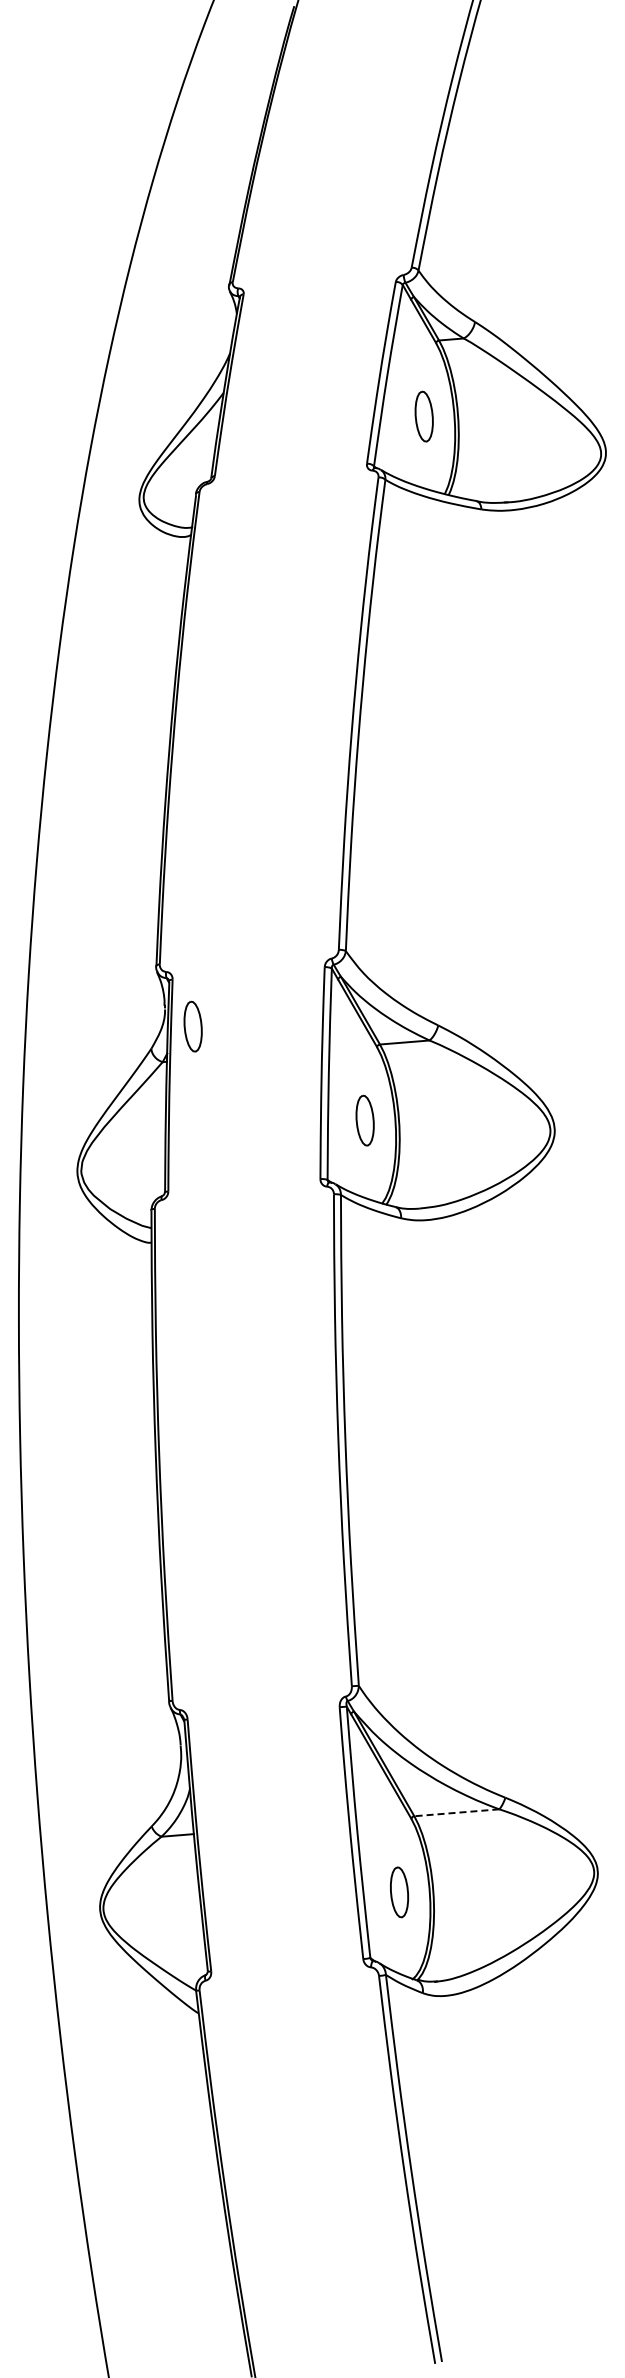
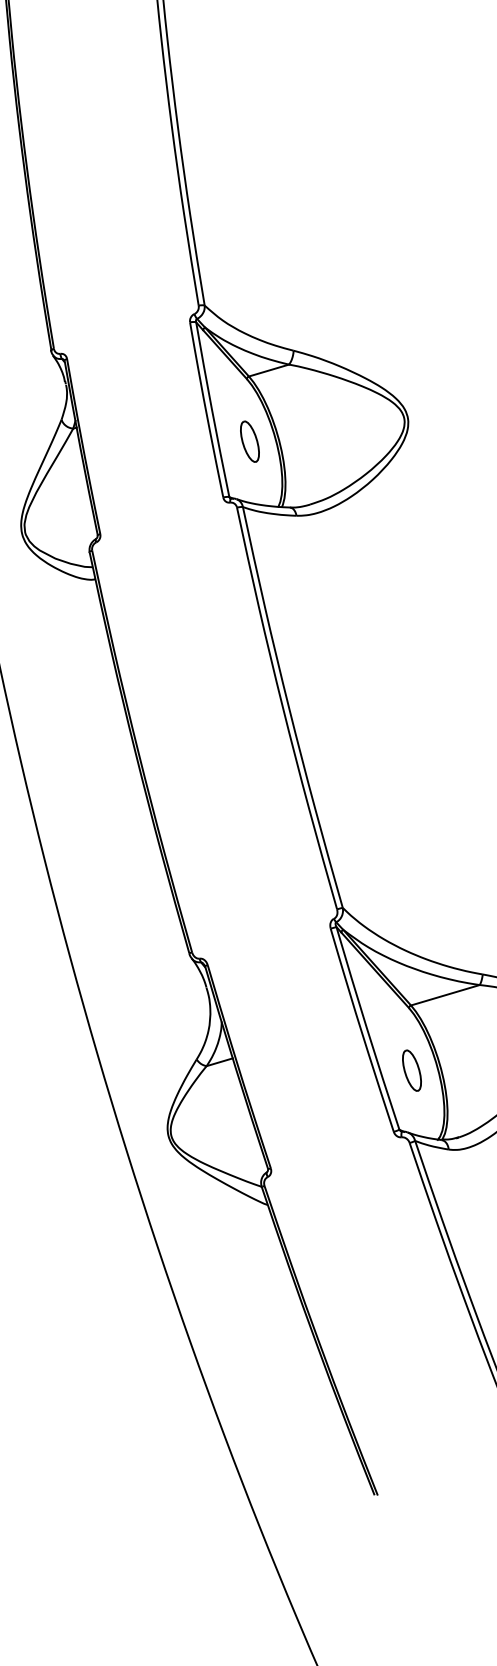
part: (192, 1026) -> (91, 394), removed
line: (456, 1812) -> (445, 995), dashed -> solid

